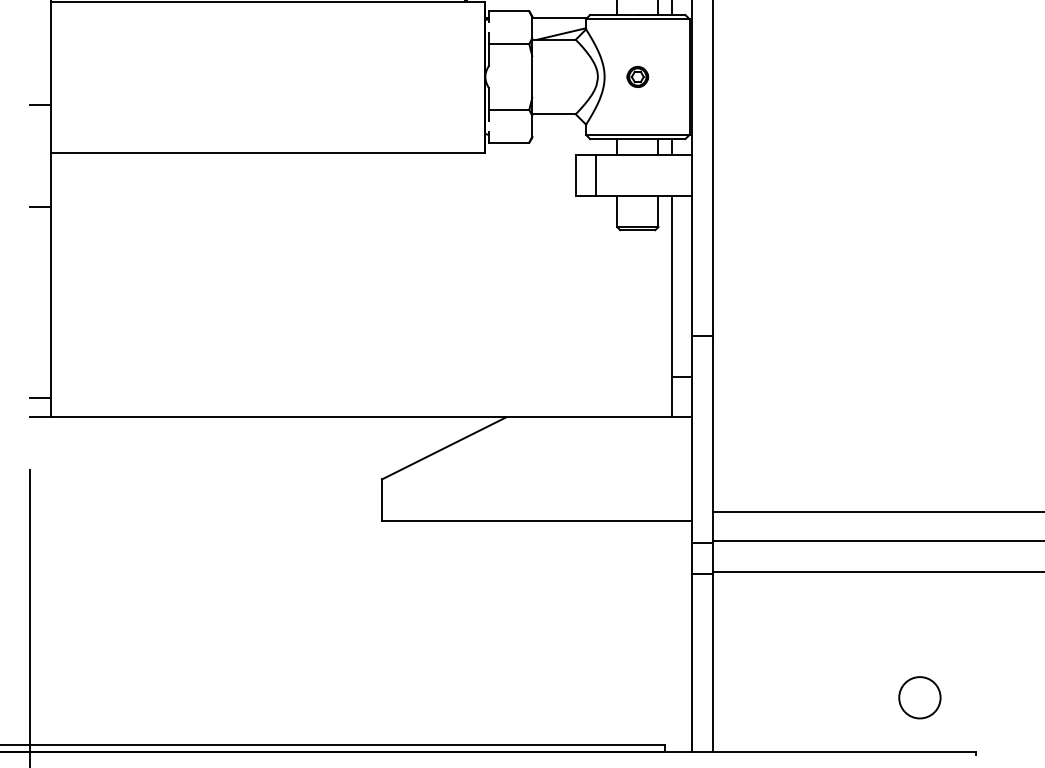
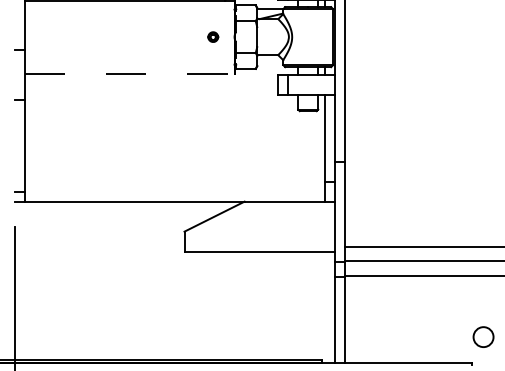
part: (638, 75) -> (213, 36), moved
line: (267, 152) -> (129, 73), solid -> dashed
circle: (919, 696) -> (483, 336), moved

